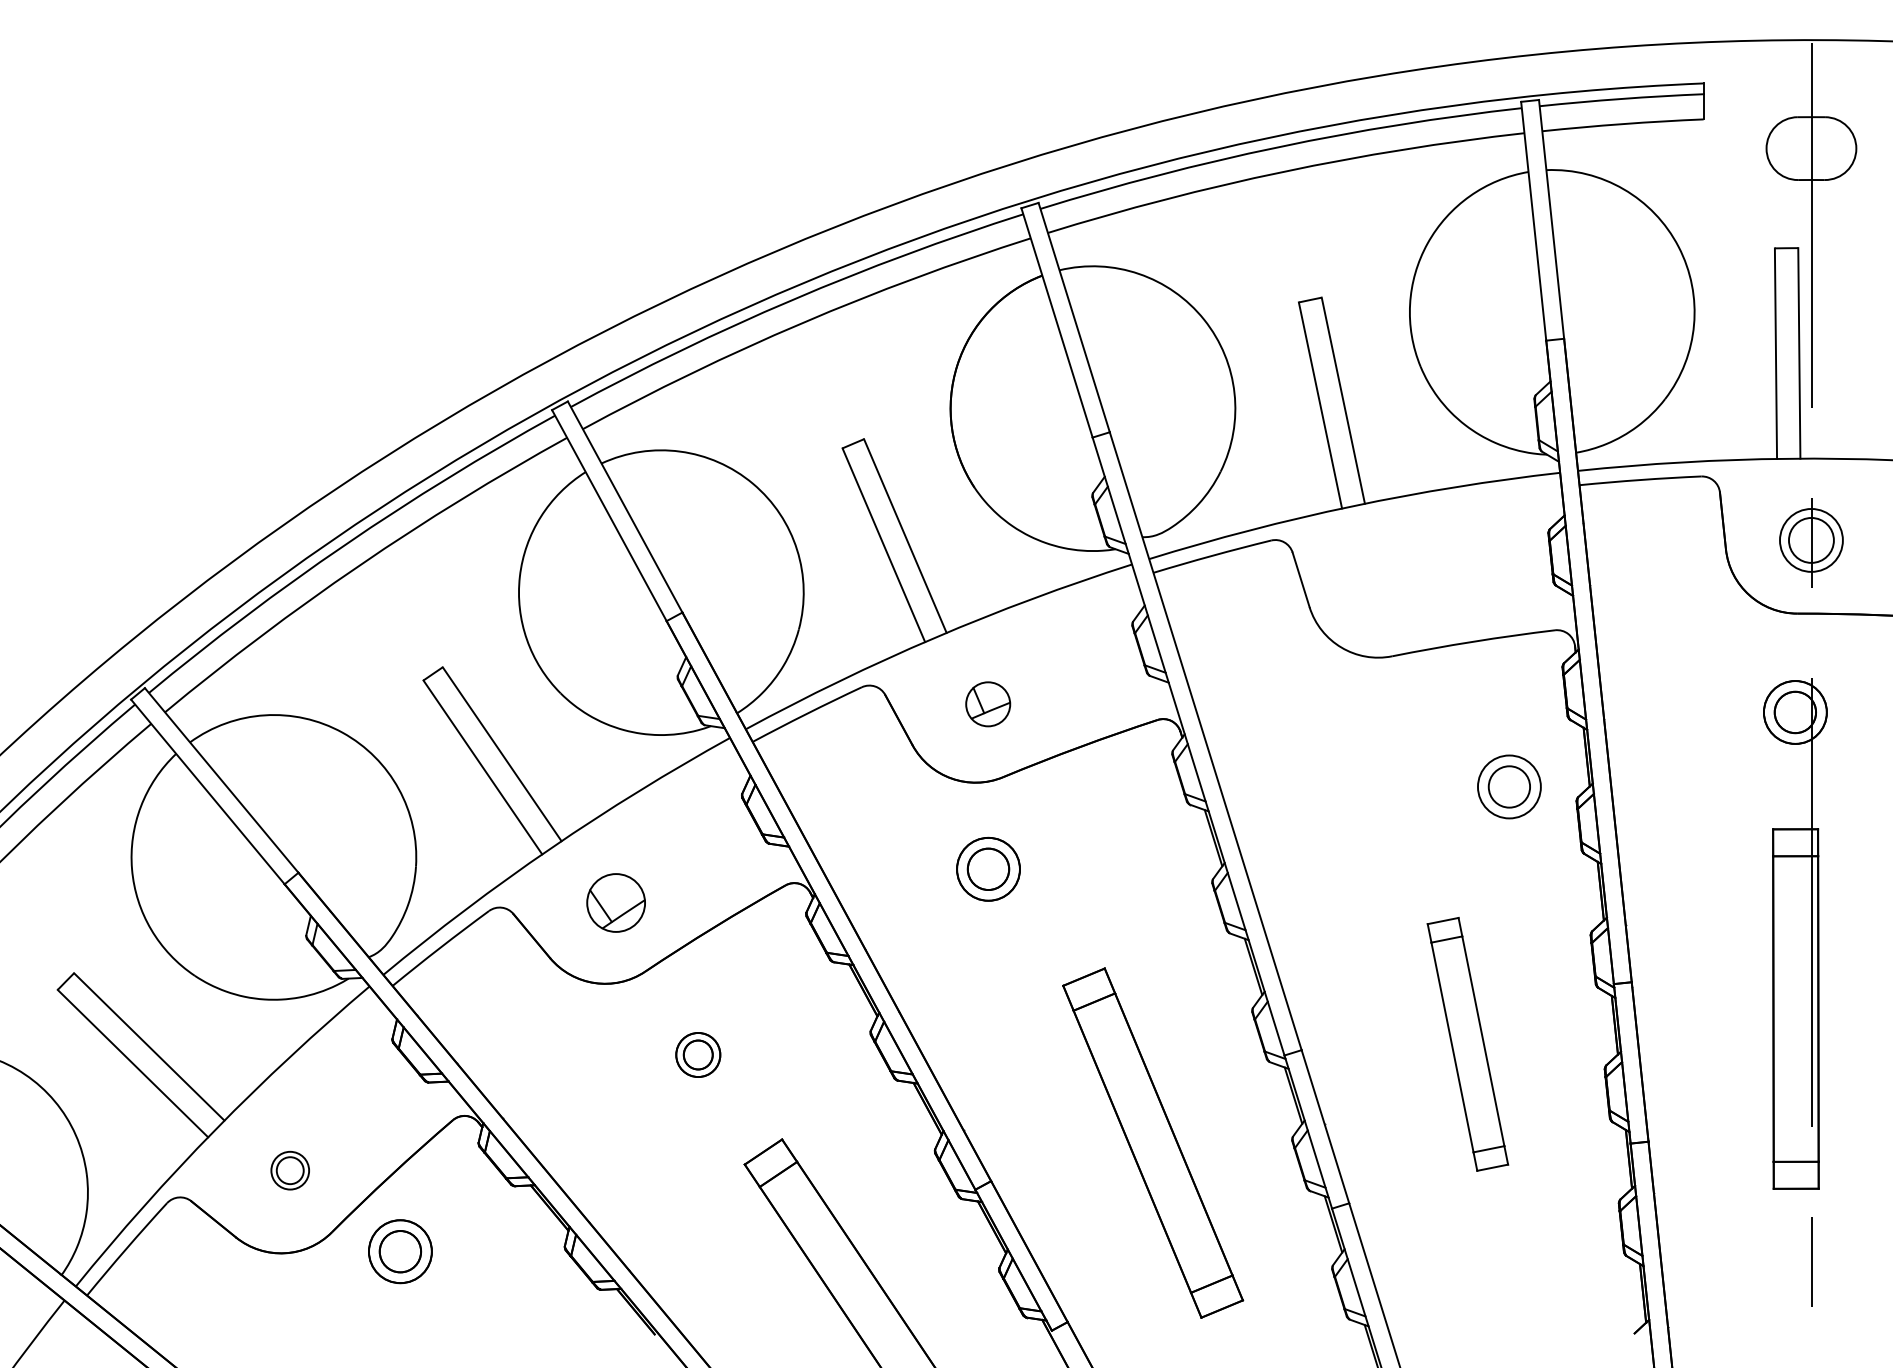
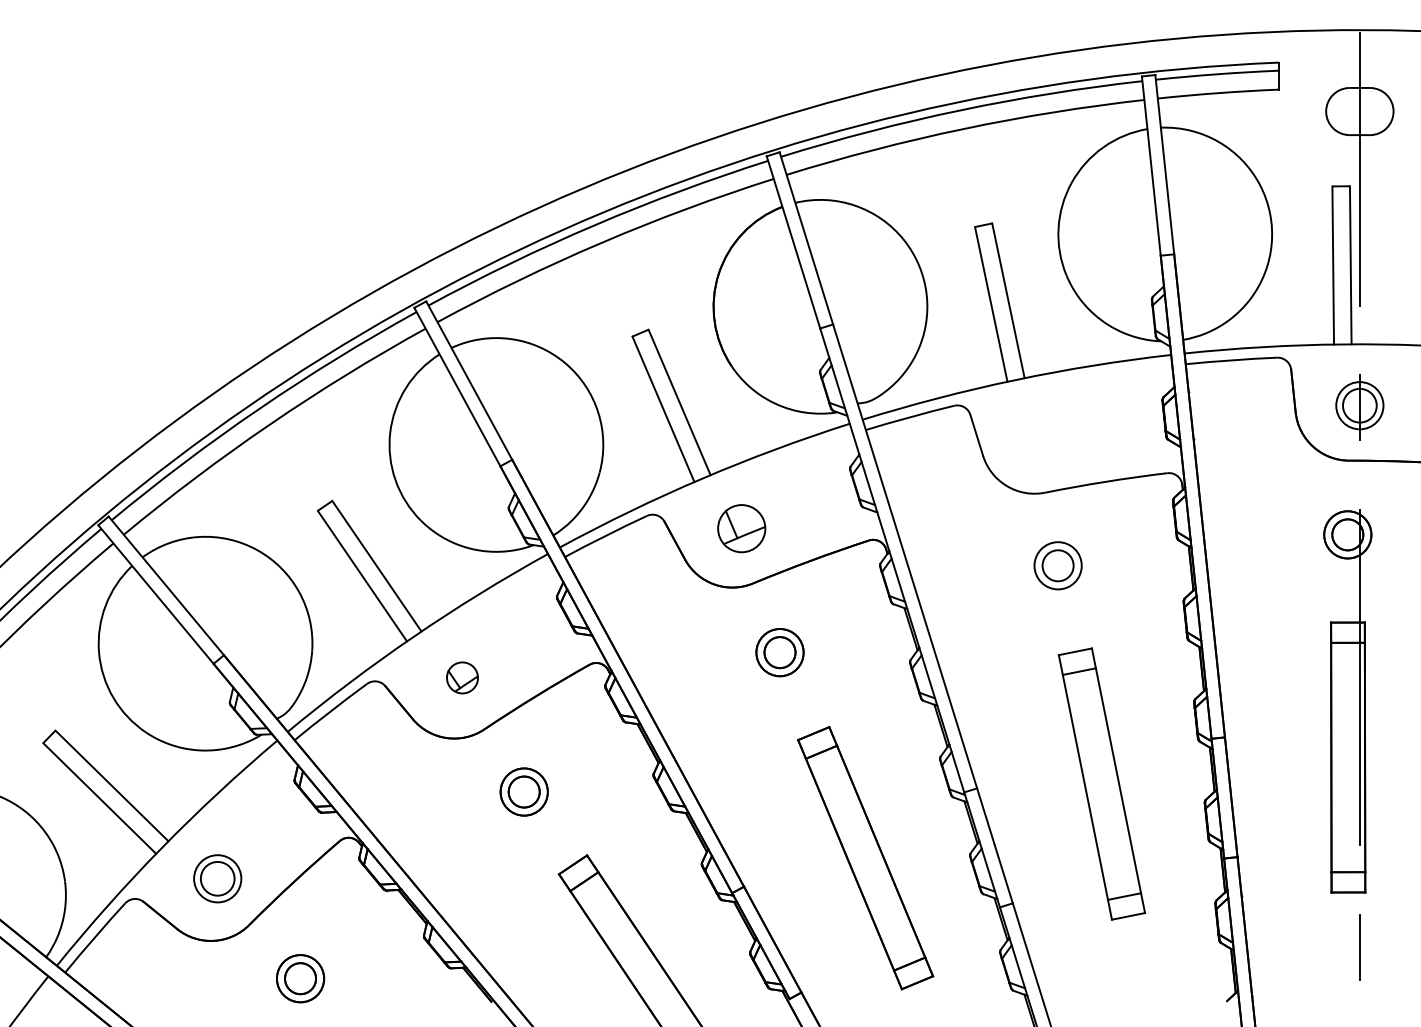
part: (987, 703) -> (741, 528), size x1.43
part: (1508, 786) -> (1057, 565), moved
part: (987, 869) -> (779, 652), moved
part: (616, 902) -> (462, 677), size x0.71
part: (1467, 1043) -> (1101, 783), size x1.43
part: (697, 1054) -> (523, 791), size x1.43
part: (289, 1170) -> (217, 878), size x1.67
part: (400, 1251) -> (300, 978), moved

